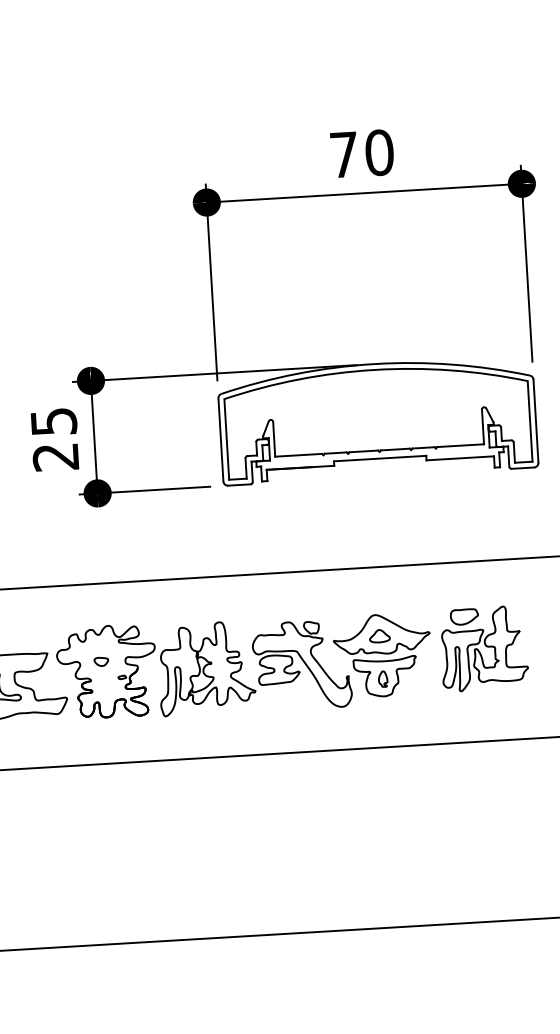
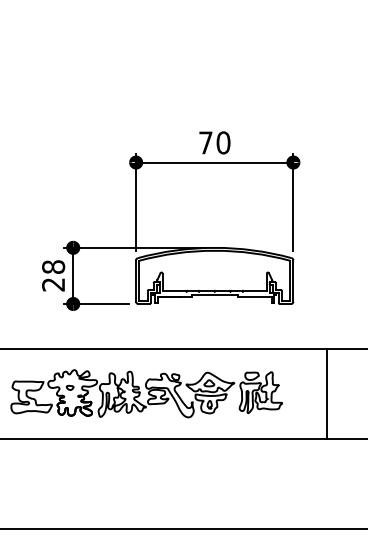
text: (53, 420) -> (53, 266), 25 -> 28

